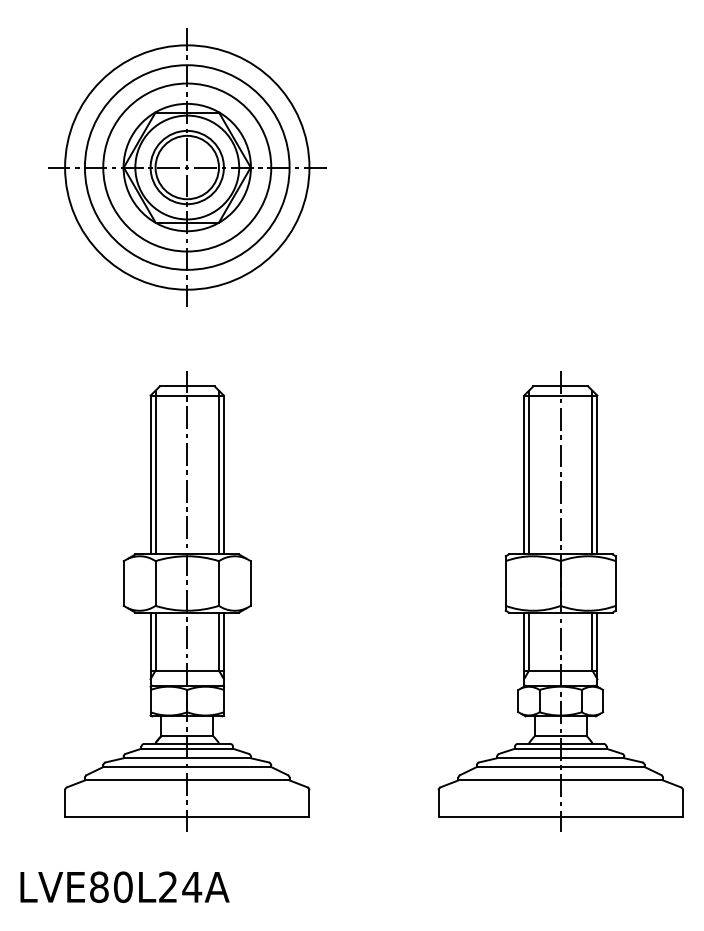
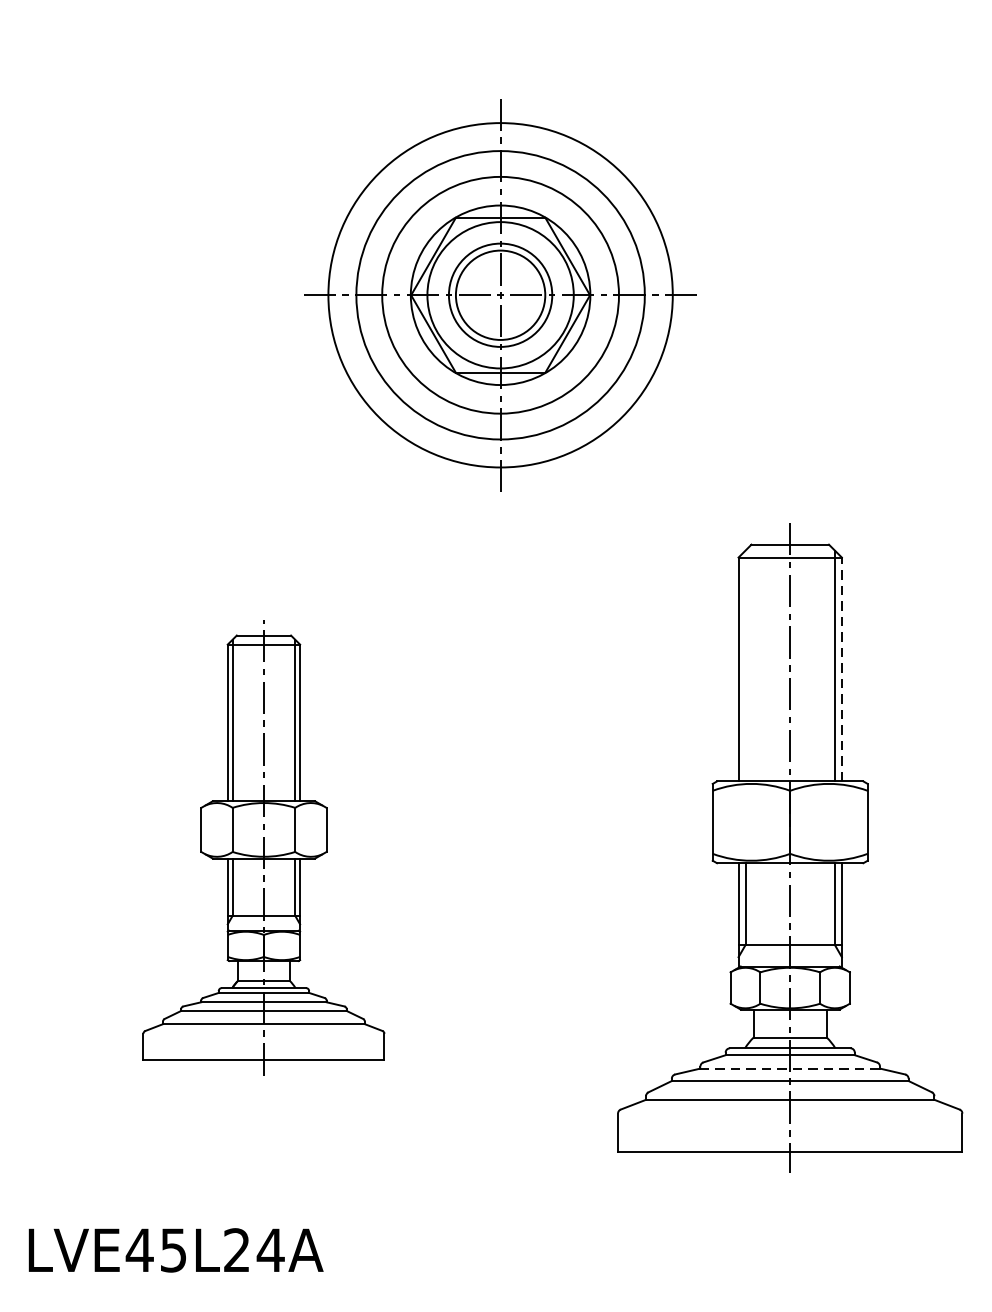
part: (187, 167) -> (500, 295), moved
line: (529, 472) -> (746, 665), removed
line: (597, 474) -> (841, 668), solid -> dashed
part: (187, 601) -> (264, 847), size x0.7
line: (560, 758) -> (789, 1068), solid -> dashed
text: (110, 887) -> (155, 1250), LVE80L24A -> LVE45L24A

